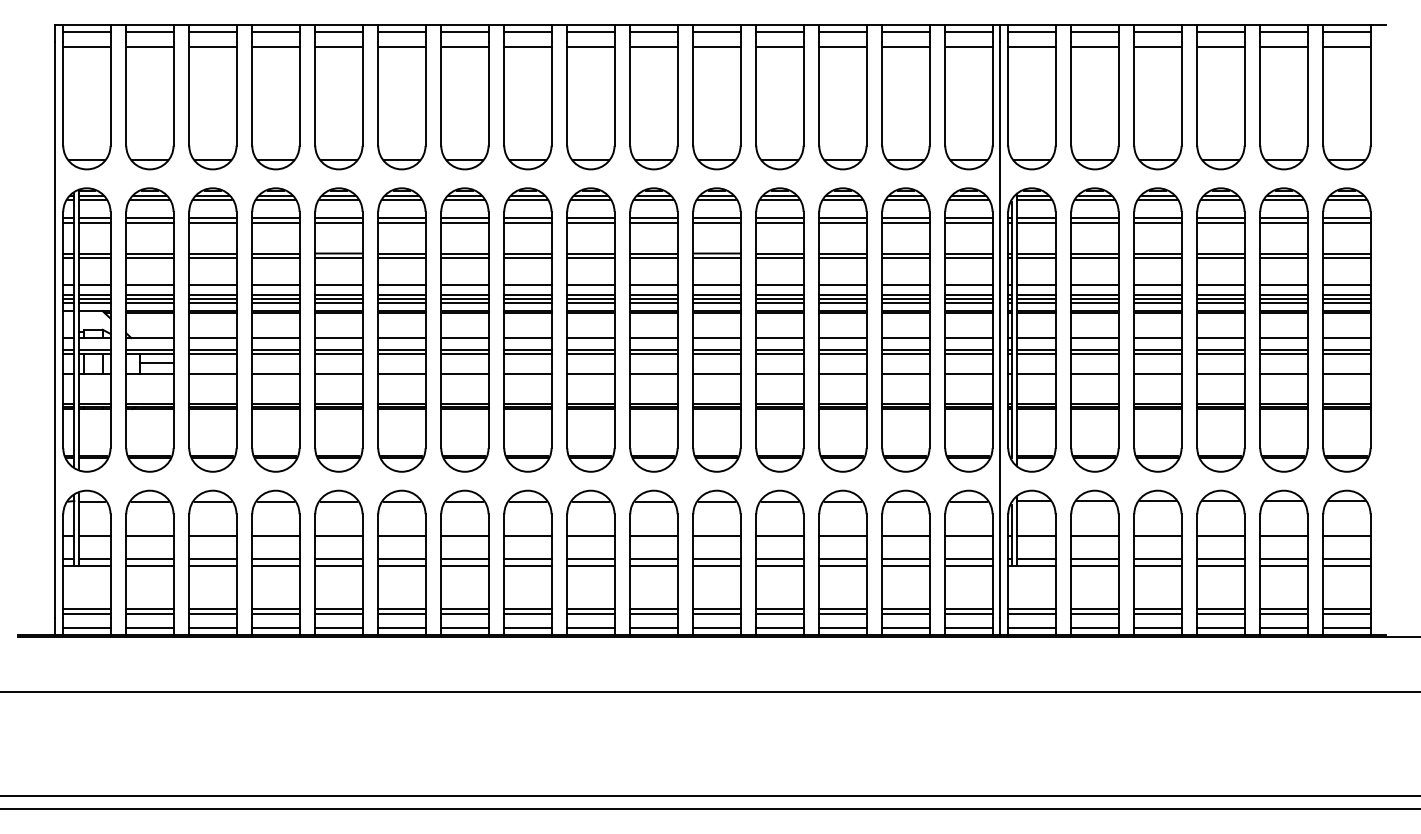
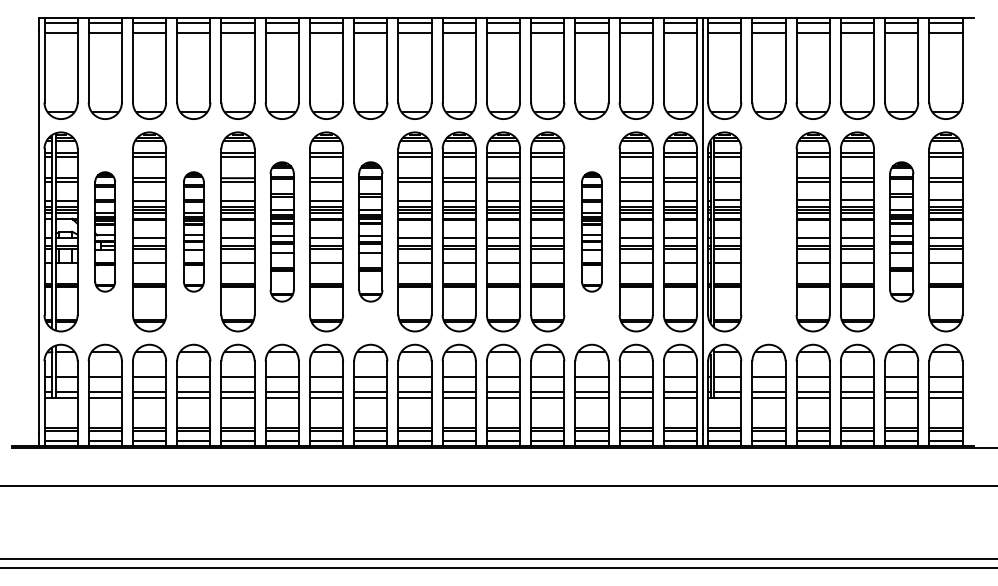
part: (148, 329) -> (104, 231), size x0.6
part: (275, 329) -> (193, 231), size x0.6
part: (400, 329) -> (281, 231), size x0.7
part: (527, 329) -> (370, 231), size x0.7
part: (842, 329) -> (591, 231), size x0.6
part: (1094, 329) -> (768, 231), removed
part: (1283, 329) -> (901, 231), size x0.7

